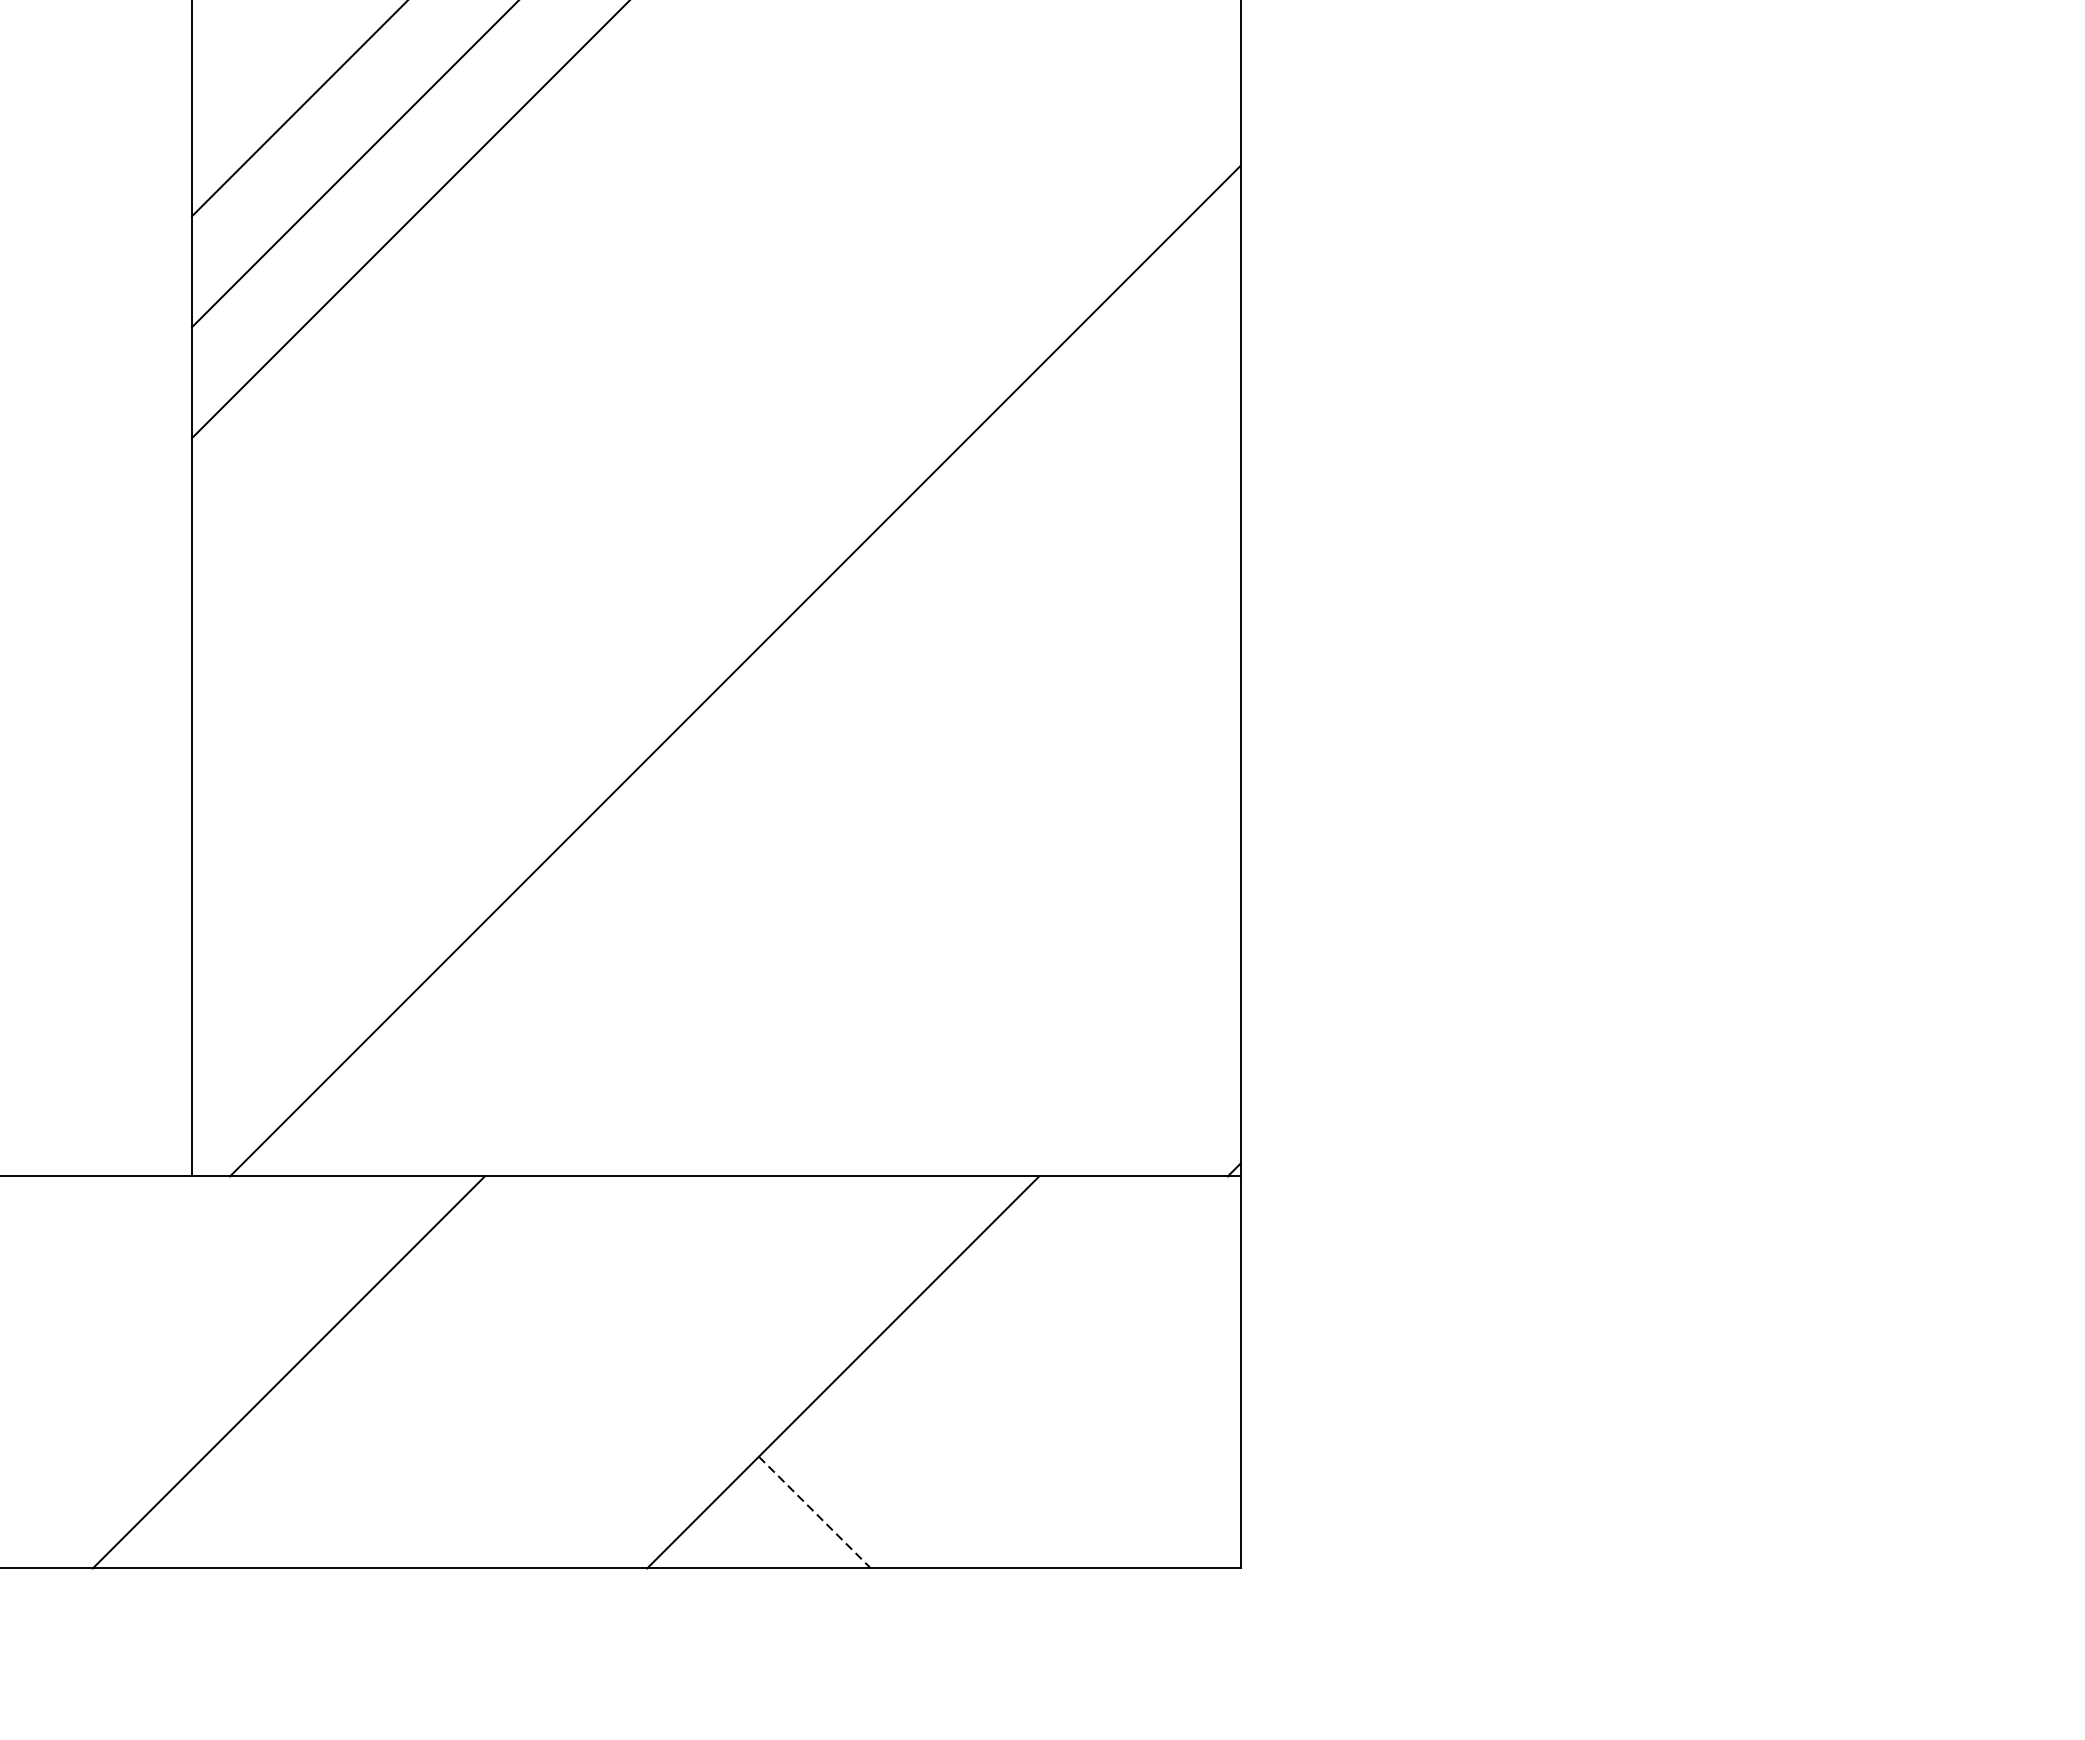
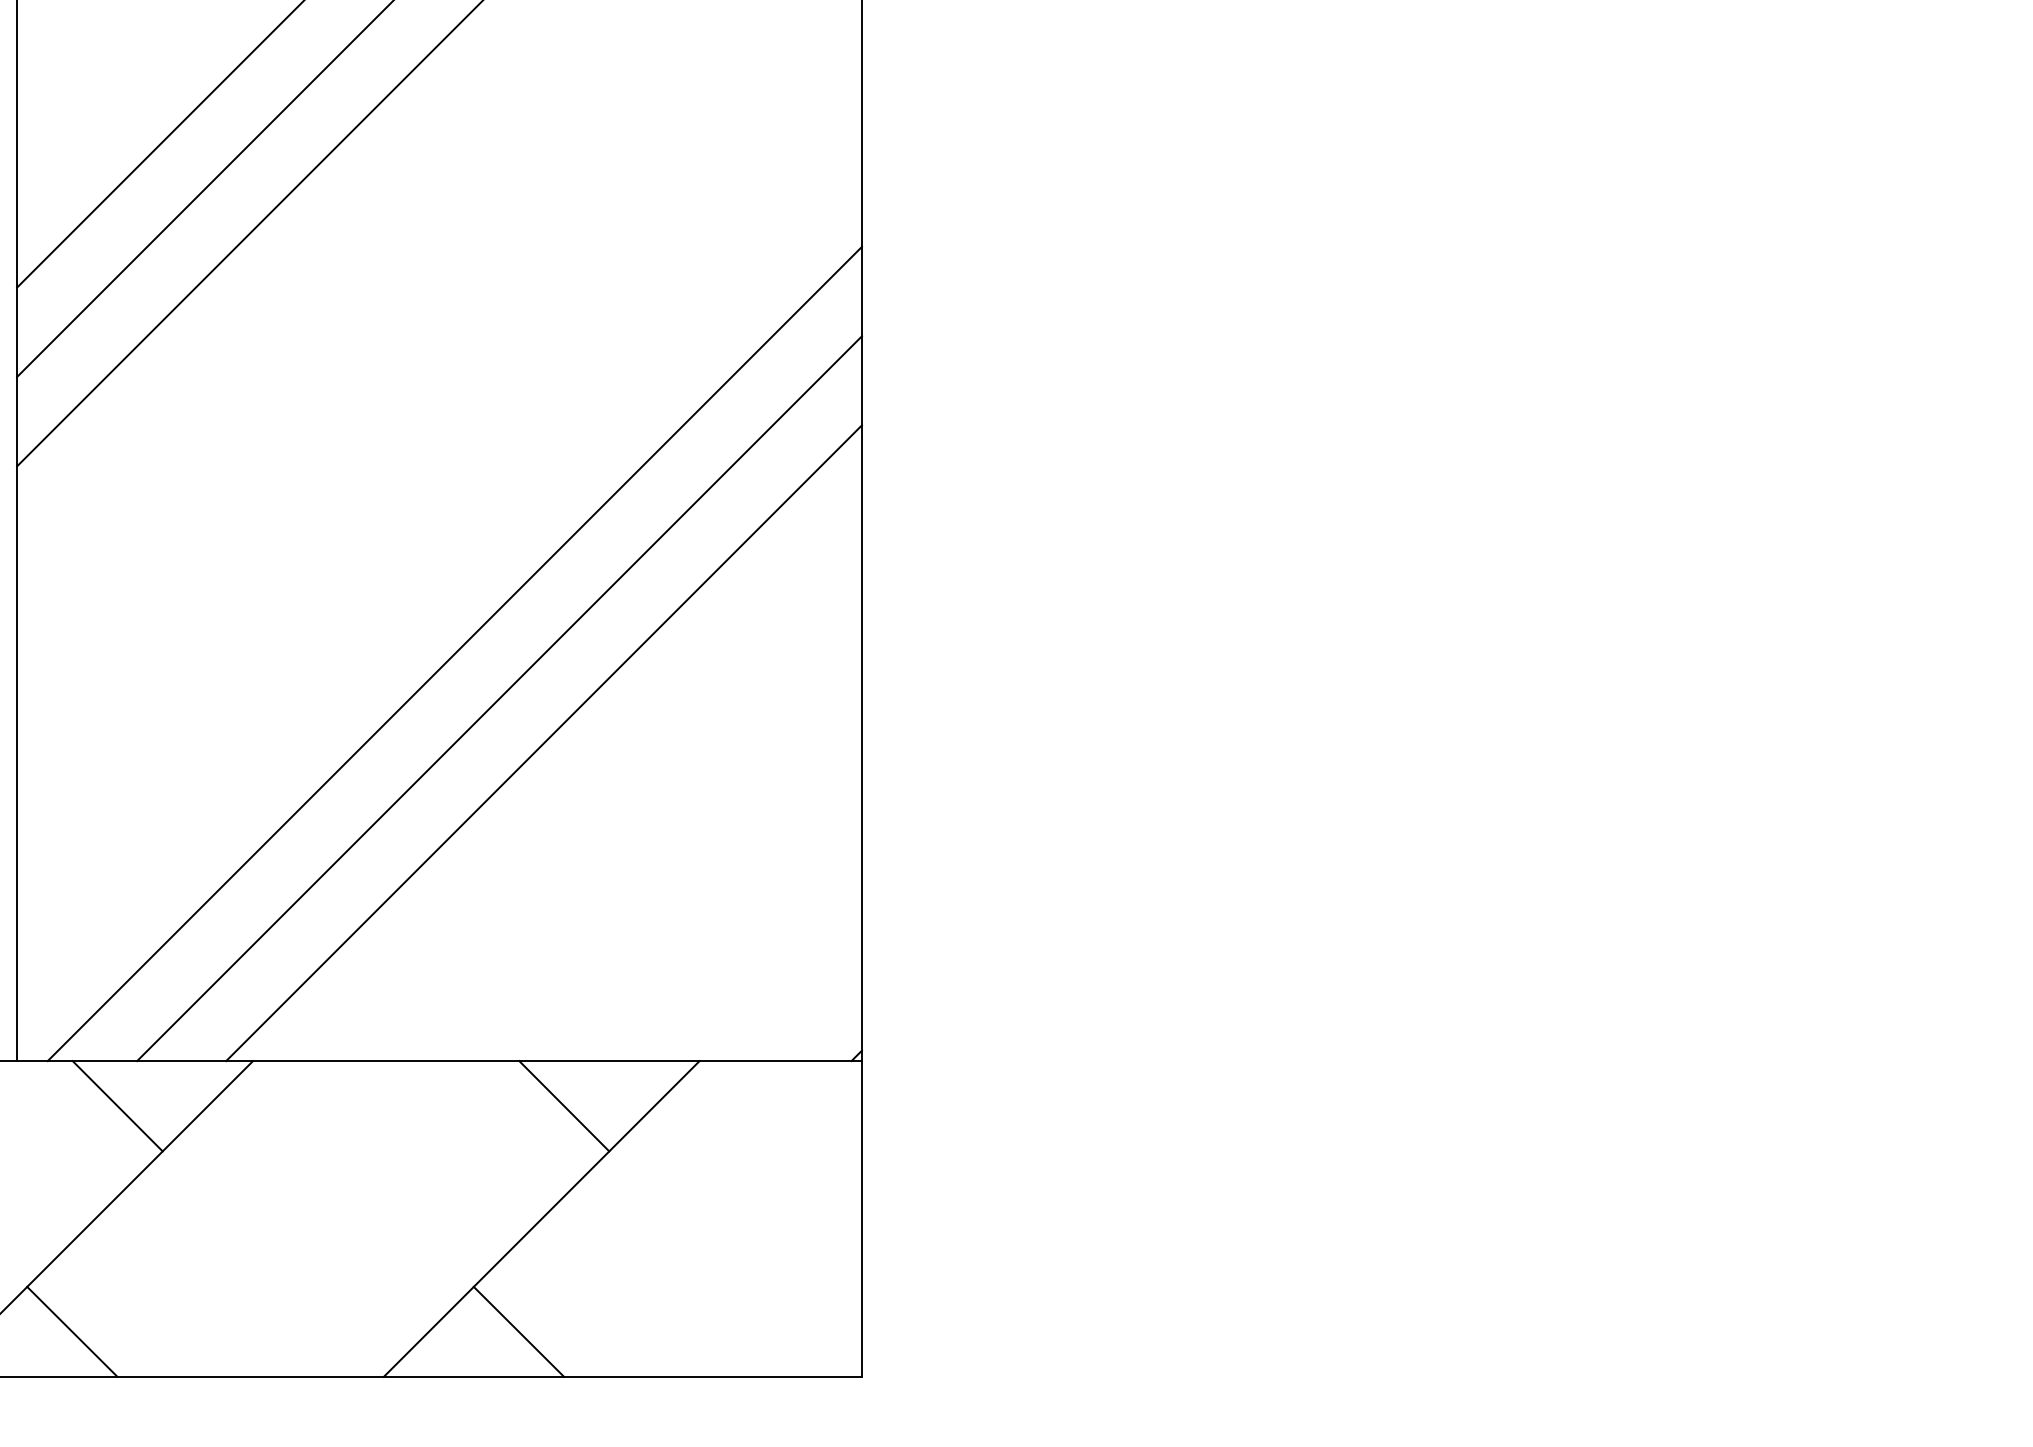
line: (790, 726) -> (499, 698), added
line: (845, 782) -> (543, 743), added
line: (316, 1232) -> (117, 1106), added
line: (871, 1232) -> (564, 1106), added
line: (260, 1512) -> (72, 1331), added
line: (814, 1512) -> (518, 1331), dashed -> solid

